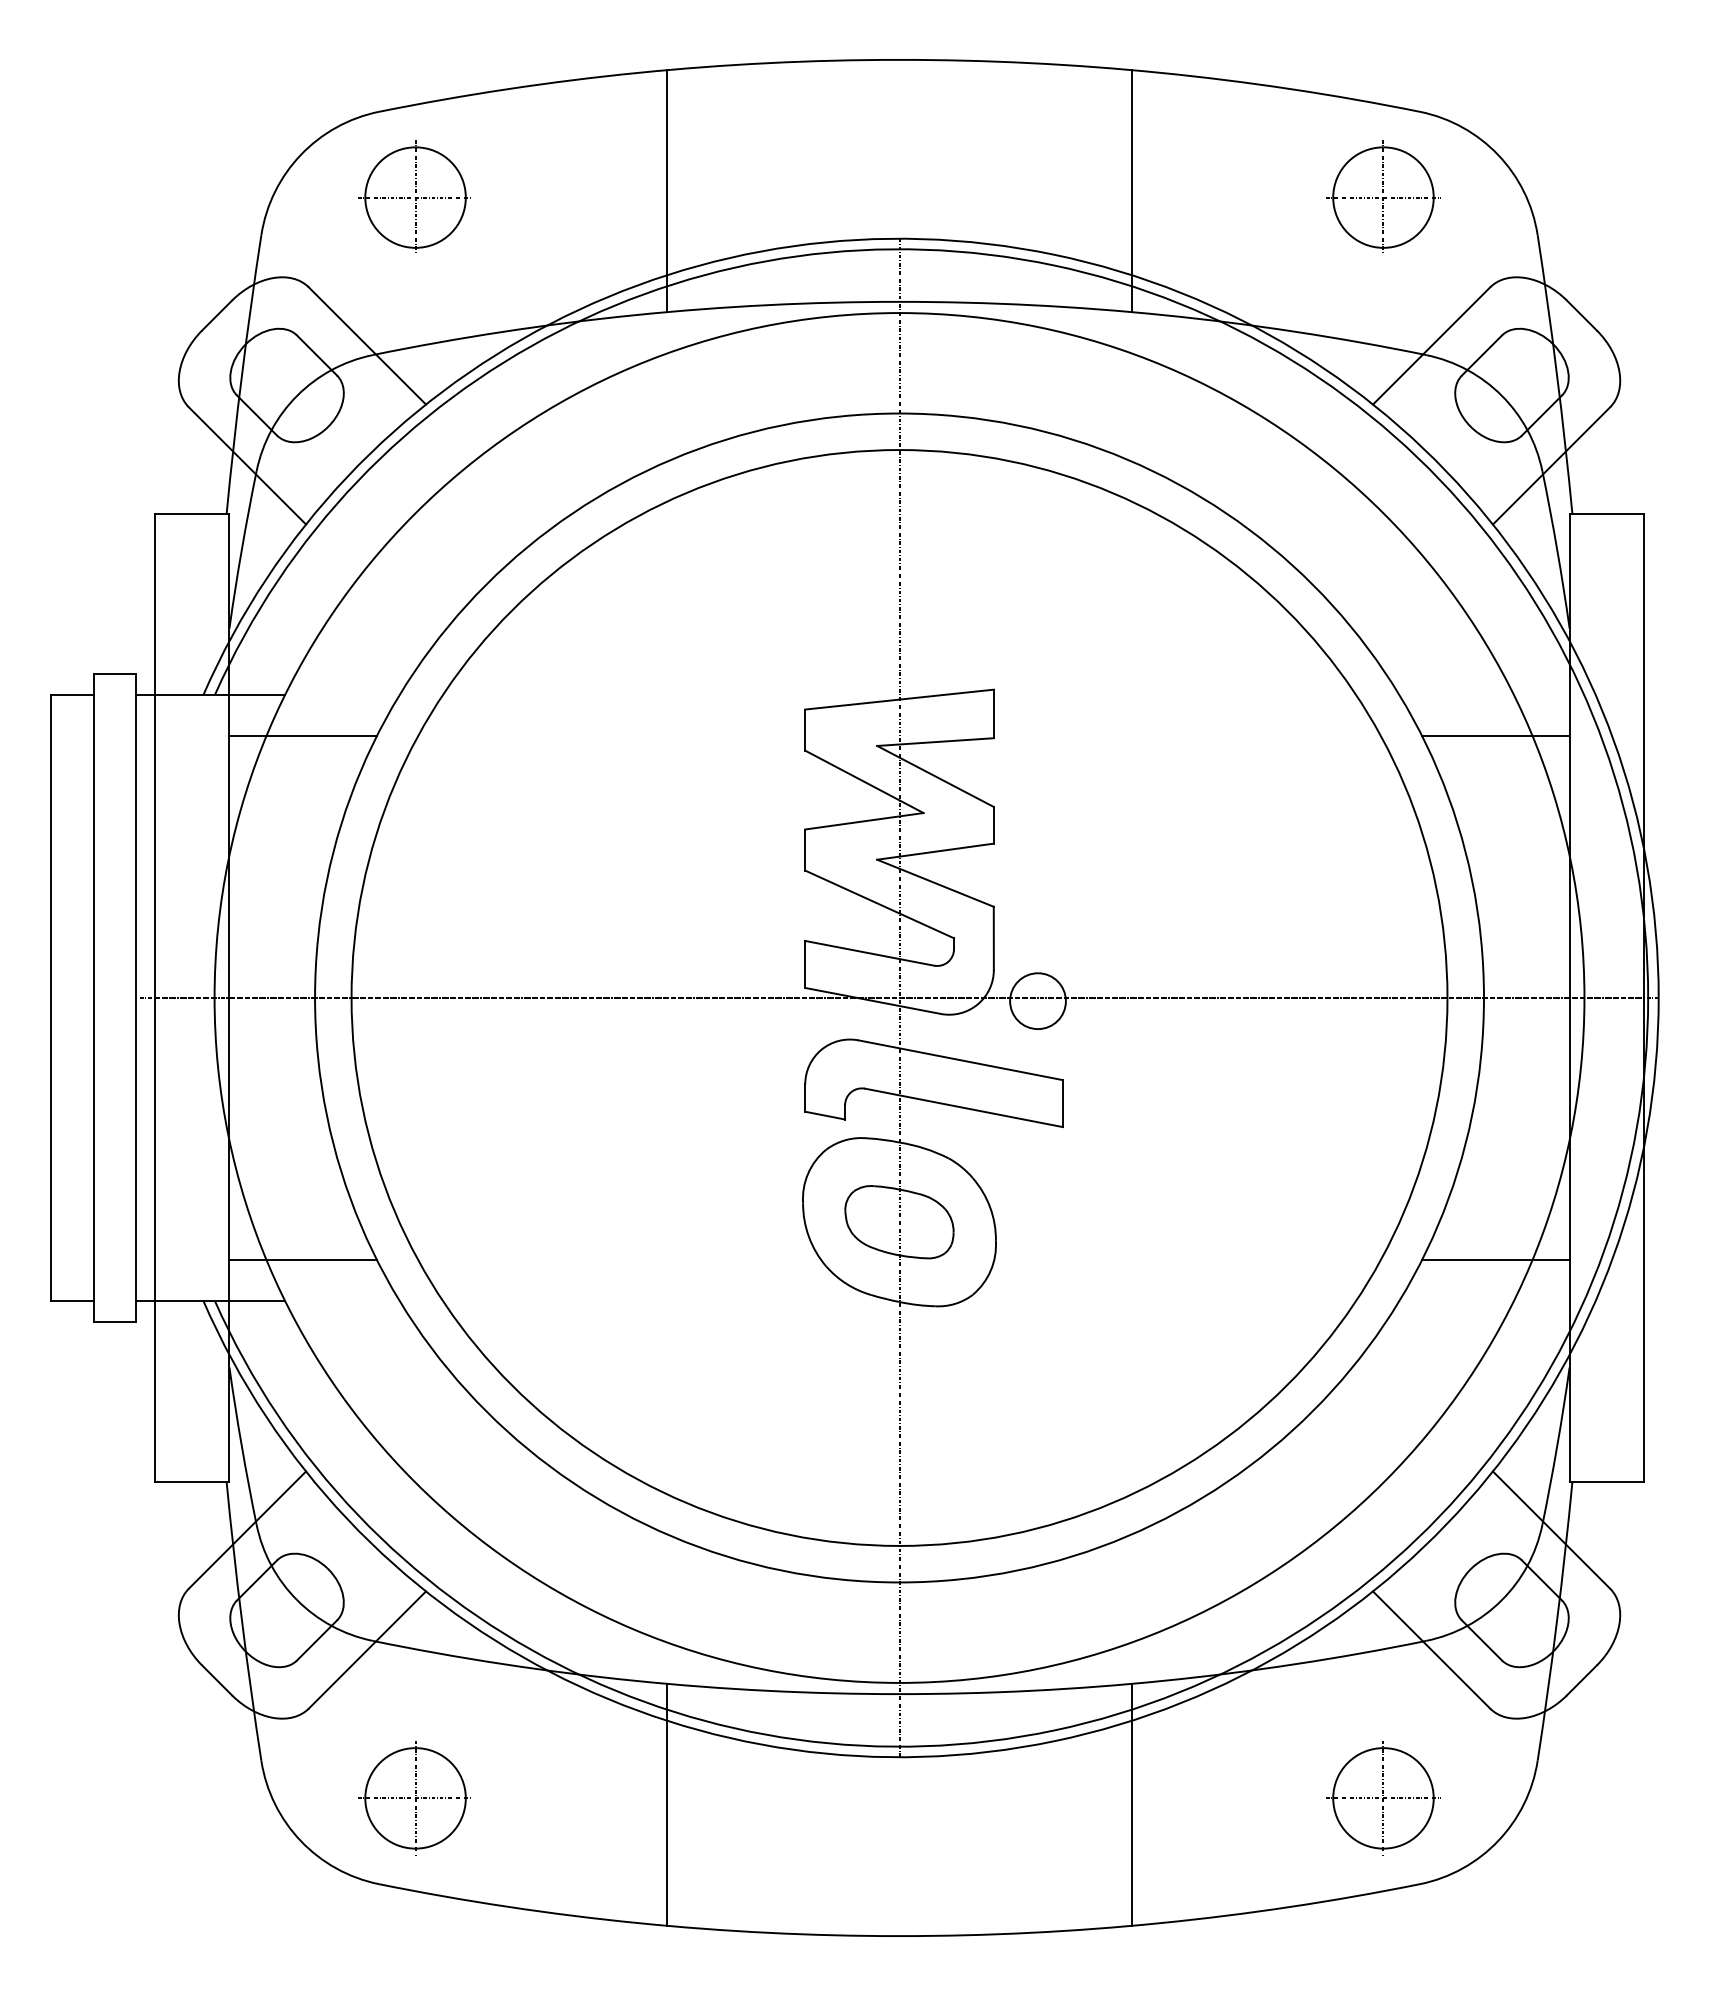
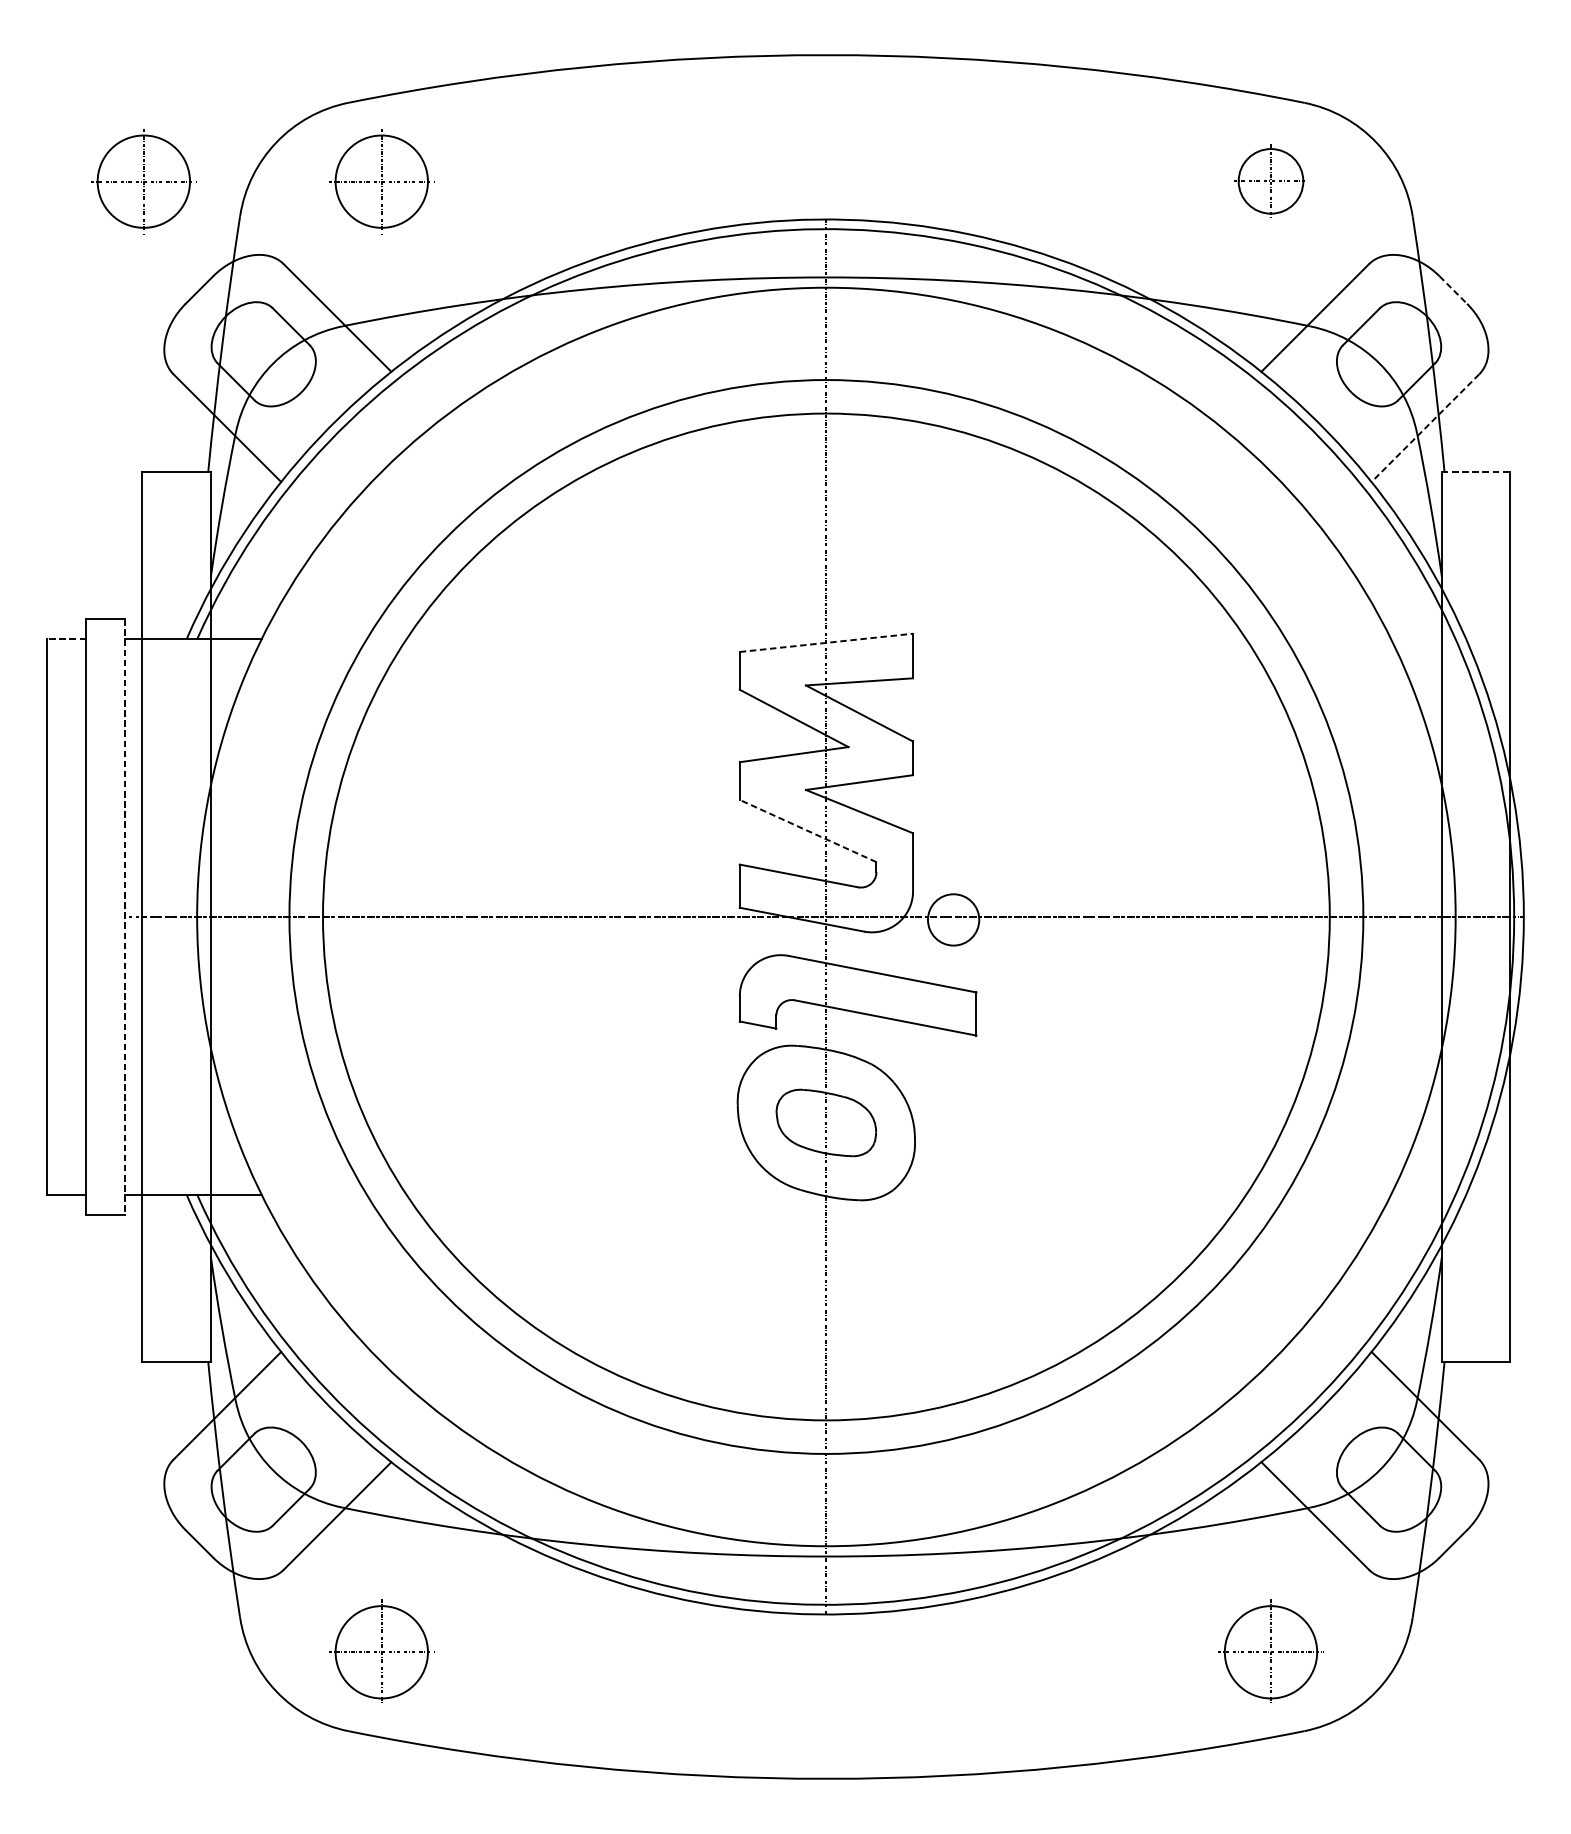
line: (667, 191) -> (613, 176), removed
line: (1131, 191) -> (1039, 176), removed
part: (155, 196) -> (142, 180), added
part: (1383, 196) -> (1271, 180), size x0.7
line: (1582, 315) -> (1453, 289), solid -> dashed
line: (1551, 465) -> (1425, 427), solid -> dashed
line: (1607, 514) -> (1476, 472), solid -> dashed
line: (71, 695) -> (65, 639), solid -> dashed
line: (899, 699) -> (826, 642), solid -> dashed
line: (302, 736) -> (277, 676), removed
line: (1495, 736) -> (1373, 676), removed
line: (879, 904) -> (808, 831), solid -> dashed
line: (136, 998) -> (125, 917), solid -> dashed
line: (302, 1259) -> (277, 1157), removed
line: (1495, 1259) -> (1373, 1157), removed
line: (667, 1804) -> (613, 1657), removed
line: (1131, 1804) -> (1039, 1657), removed

